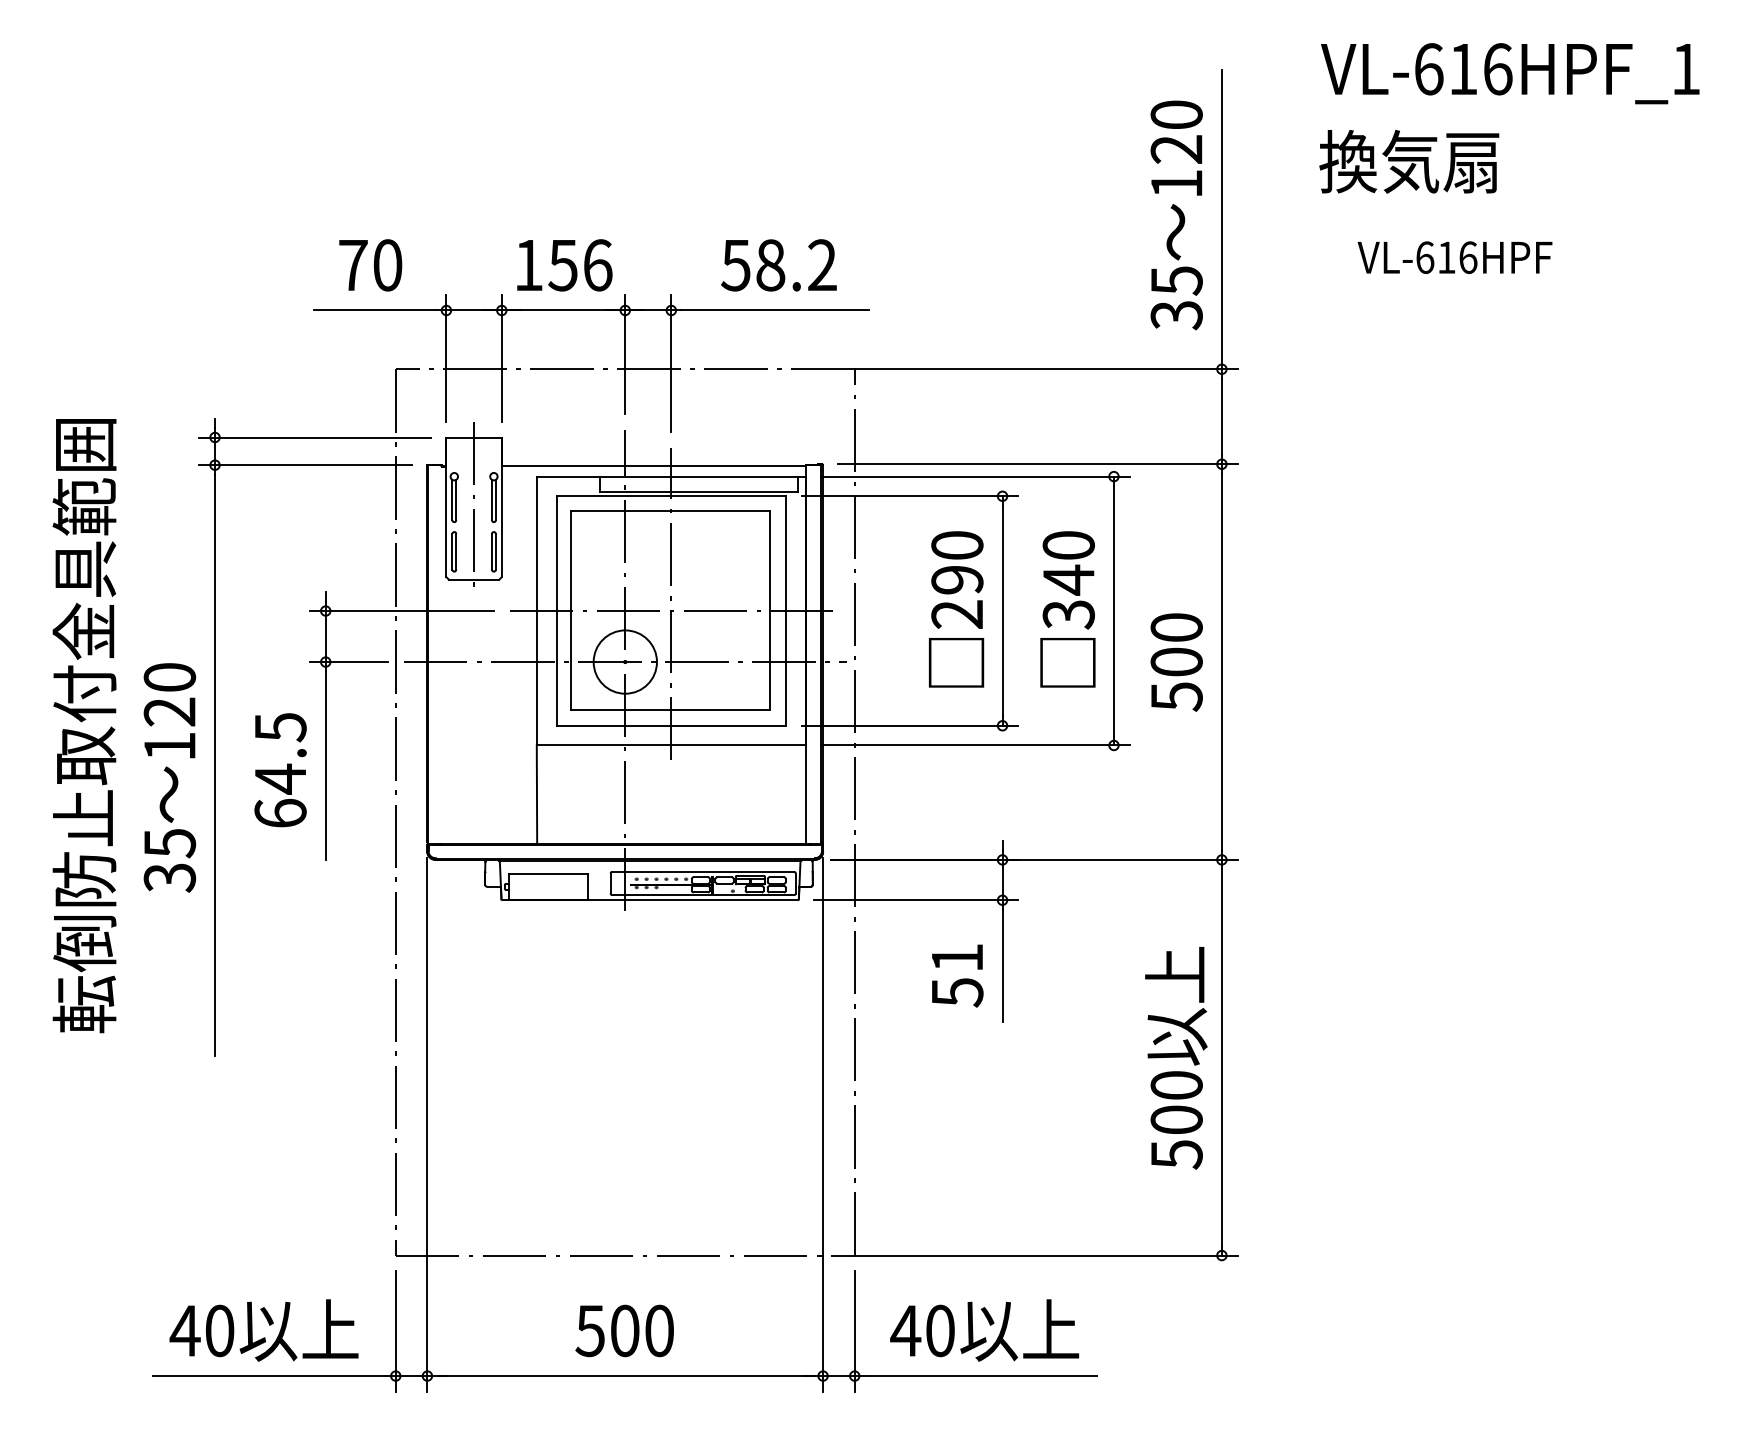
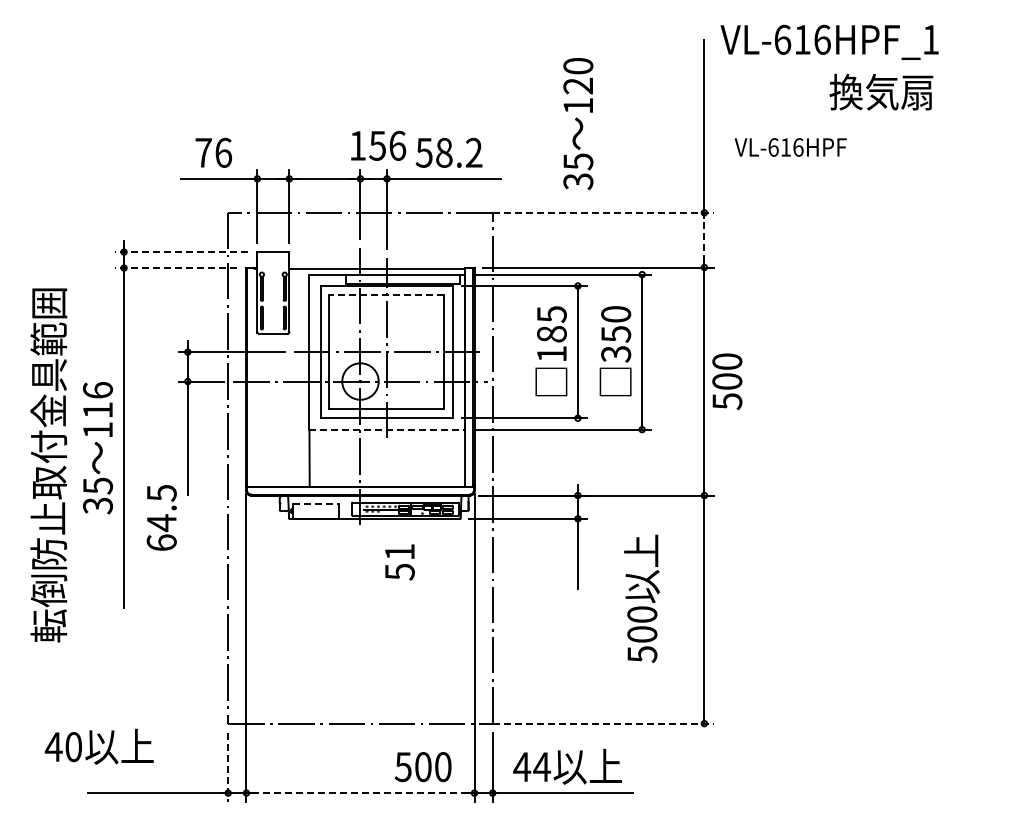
text: (1510, 72) -> (829, 41), moved
text: (1409, 160) -> (881, 91), moved
text: (1177, 216) -> (578, 124), moved
text: (1454, 257) -> (790, 147), moved
text: (387, 264) -> (223, 152), 70 -> 76
text: (564, 264) -> (378, 145), moved
line: (1046, 368) -> (603, 212), solid -> dashed
line: (1222, 417) -> (704, 240), solid -> dashed
line: (314, 438) -> (181, 252), solid -> dashed
line: (304, 465) -> (175, 268), solid -> dashed
line: (474, 505) -> (273, 291), removed
line: (670, 511) -> (386, 294), solid -> dashed
text: (956, 580) -> (551, 334), 290 -> 185
text: (1069, 580) -> (616, 334), 340 -> 350
text: (1177, 661) -> (727, 381), moved
text: (169, 694) -> (97, 400), 120 -> 116
text: (84, 726) -> (48, 465), moved
line: (672, 745) -> (387, 429), solid -> dashed
text: (280, 769) -> (161, 517), moved
line: (548, 873) -> (316, 503), solid -> dashed
text: (956, 976) -> (399, 562), moved
text: (1175, 1057) -> (641, 598), moved
line: (1046, 1255) -> (603, 723), solid -> dashed
text: (262, 1329) -> (98, 746), moved
line: (396, 1331) -> (228, 767), solid -> dashed
text: (623, 1331) -> (422, 767), moved
text: (939, 1331) -> (541, 767), 40 -> 44
line: (625, 1376) -> (360, 793), solid -> dashed

